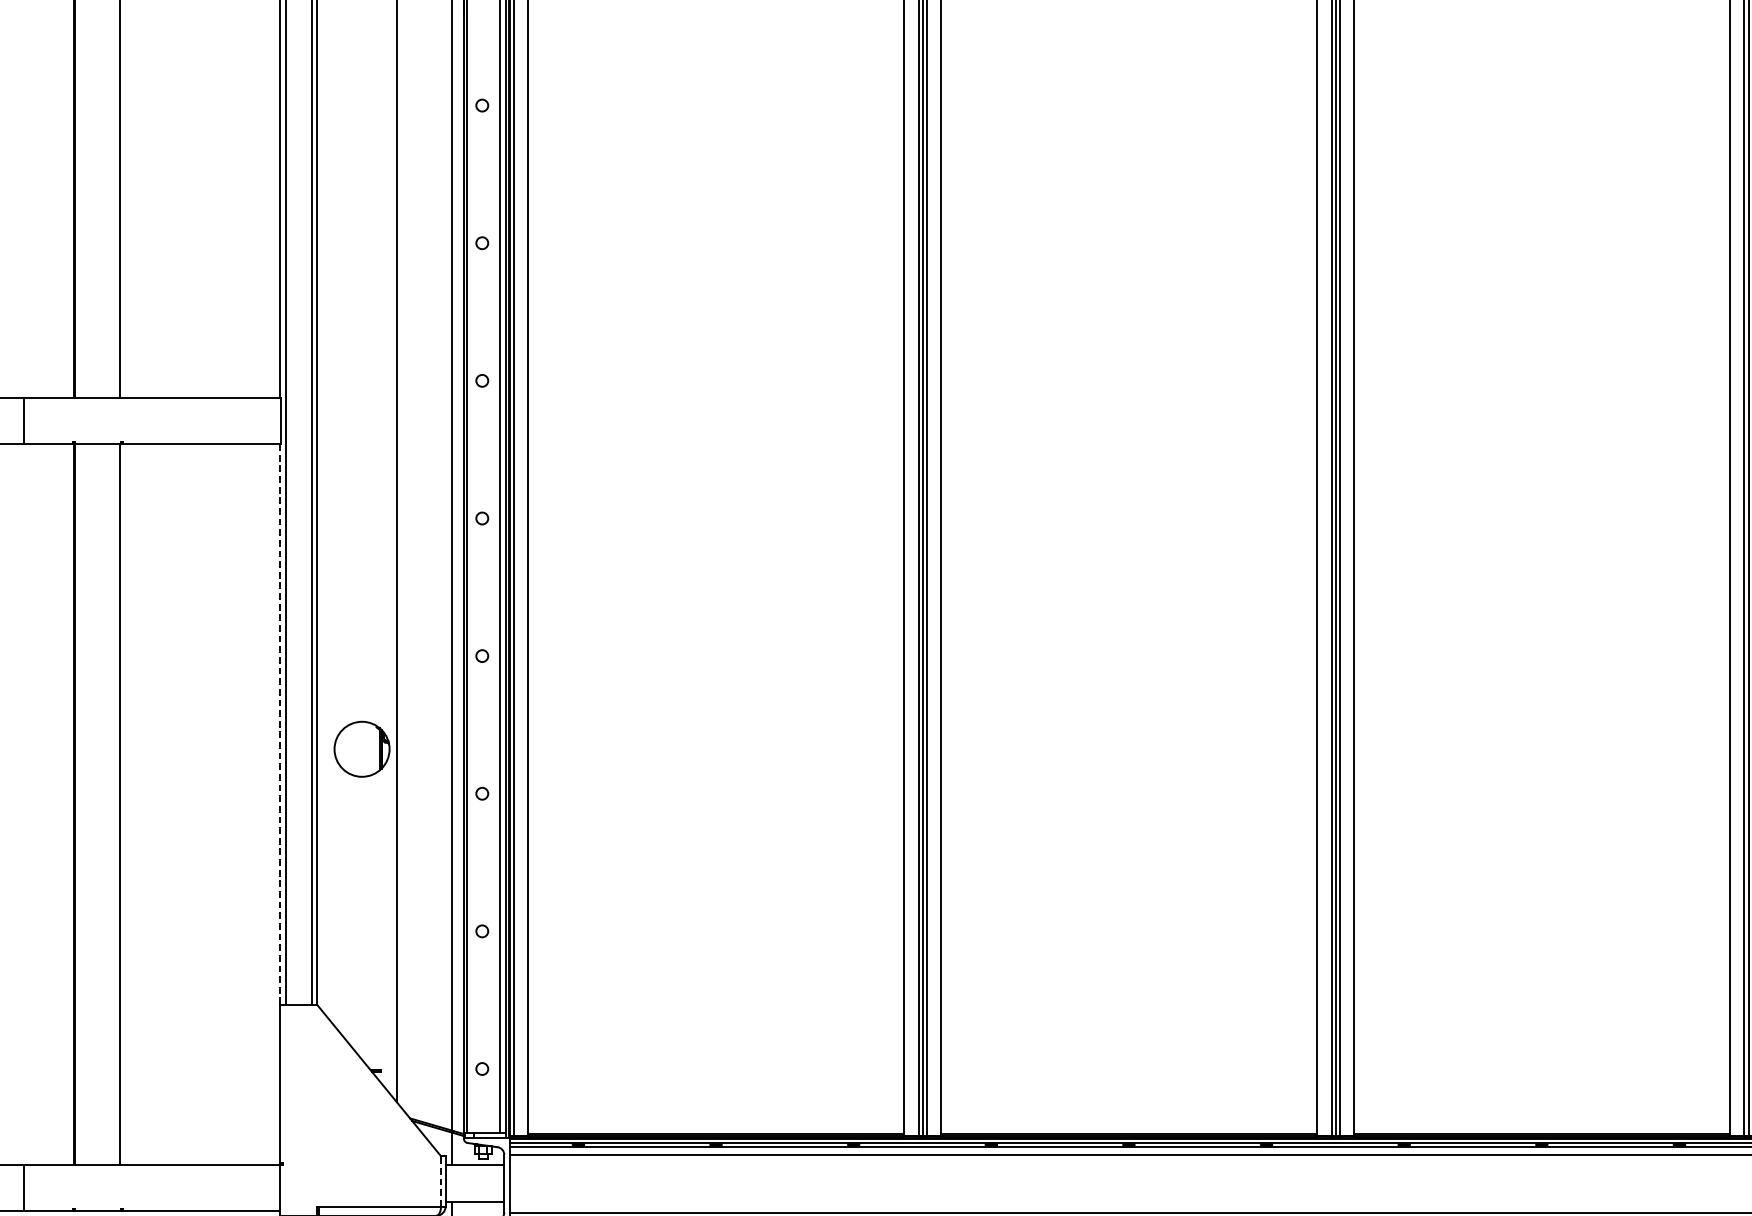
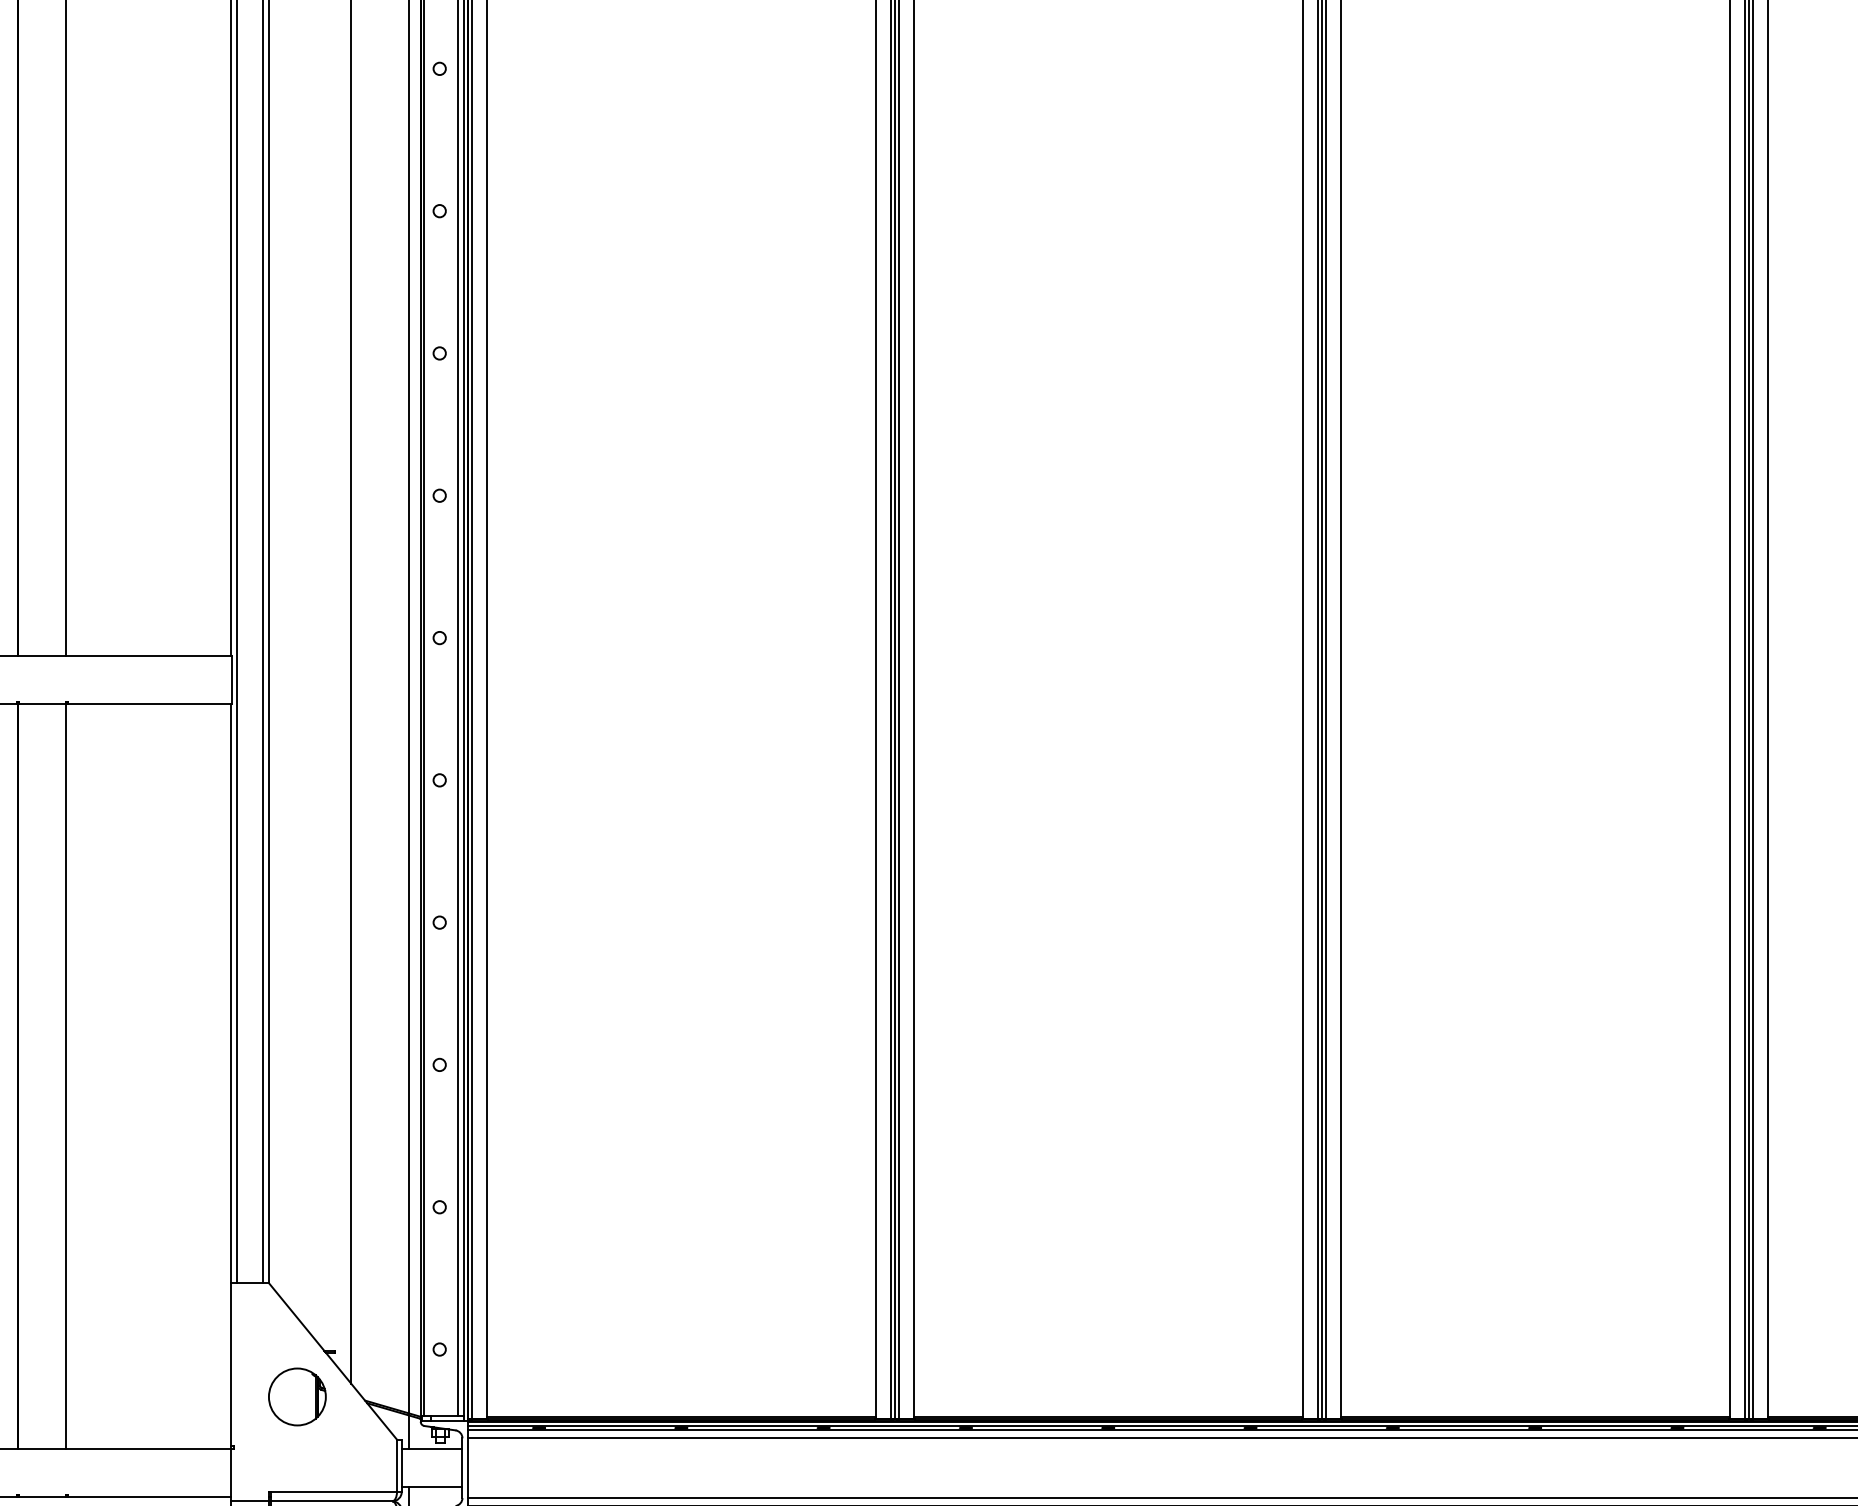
line: (280, 724) -> (231, 993), dashed -> solid
part: (362, 748) -> (297, 1396), moved
line: (441, 1181) -> (397, 1465), dashed -> solid

